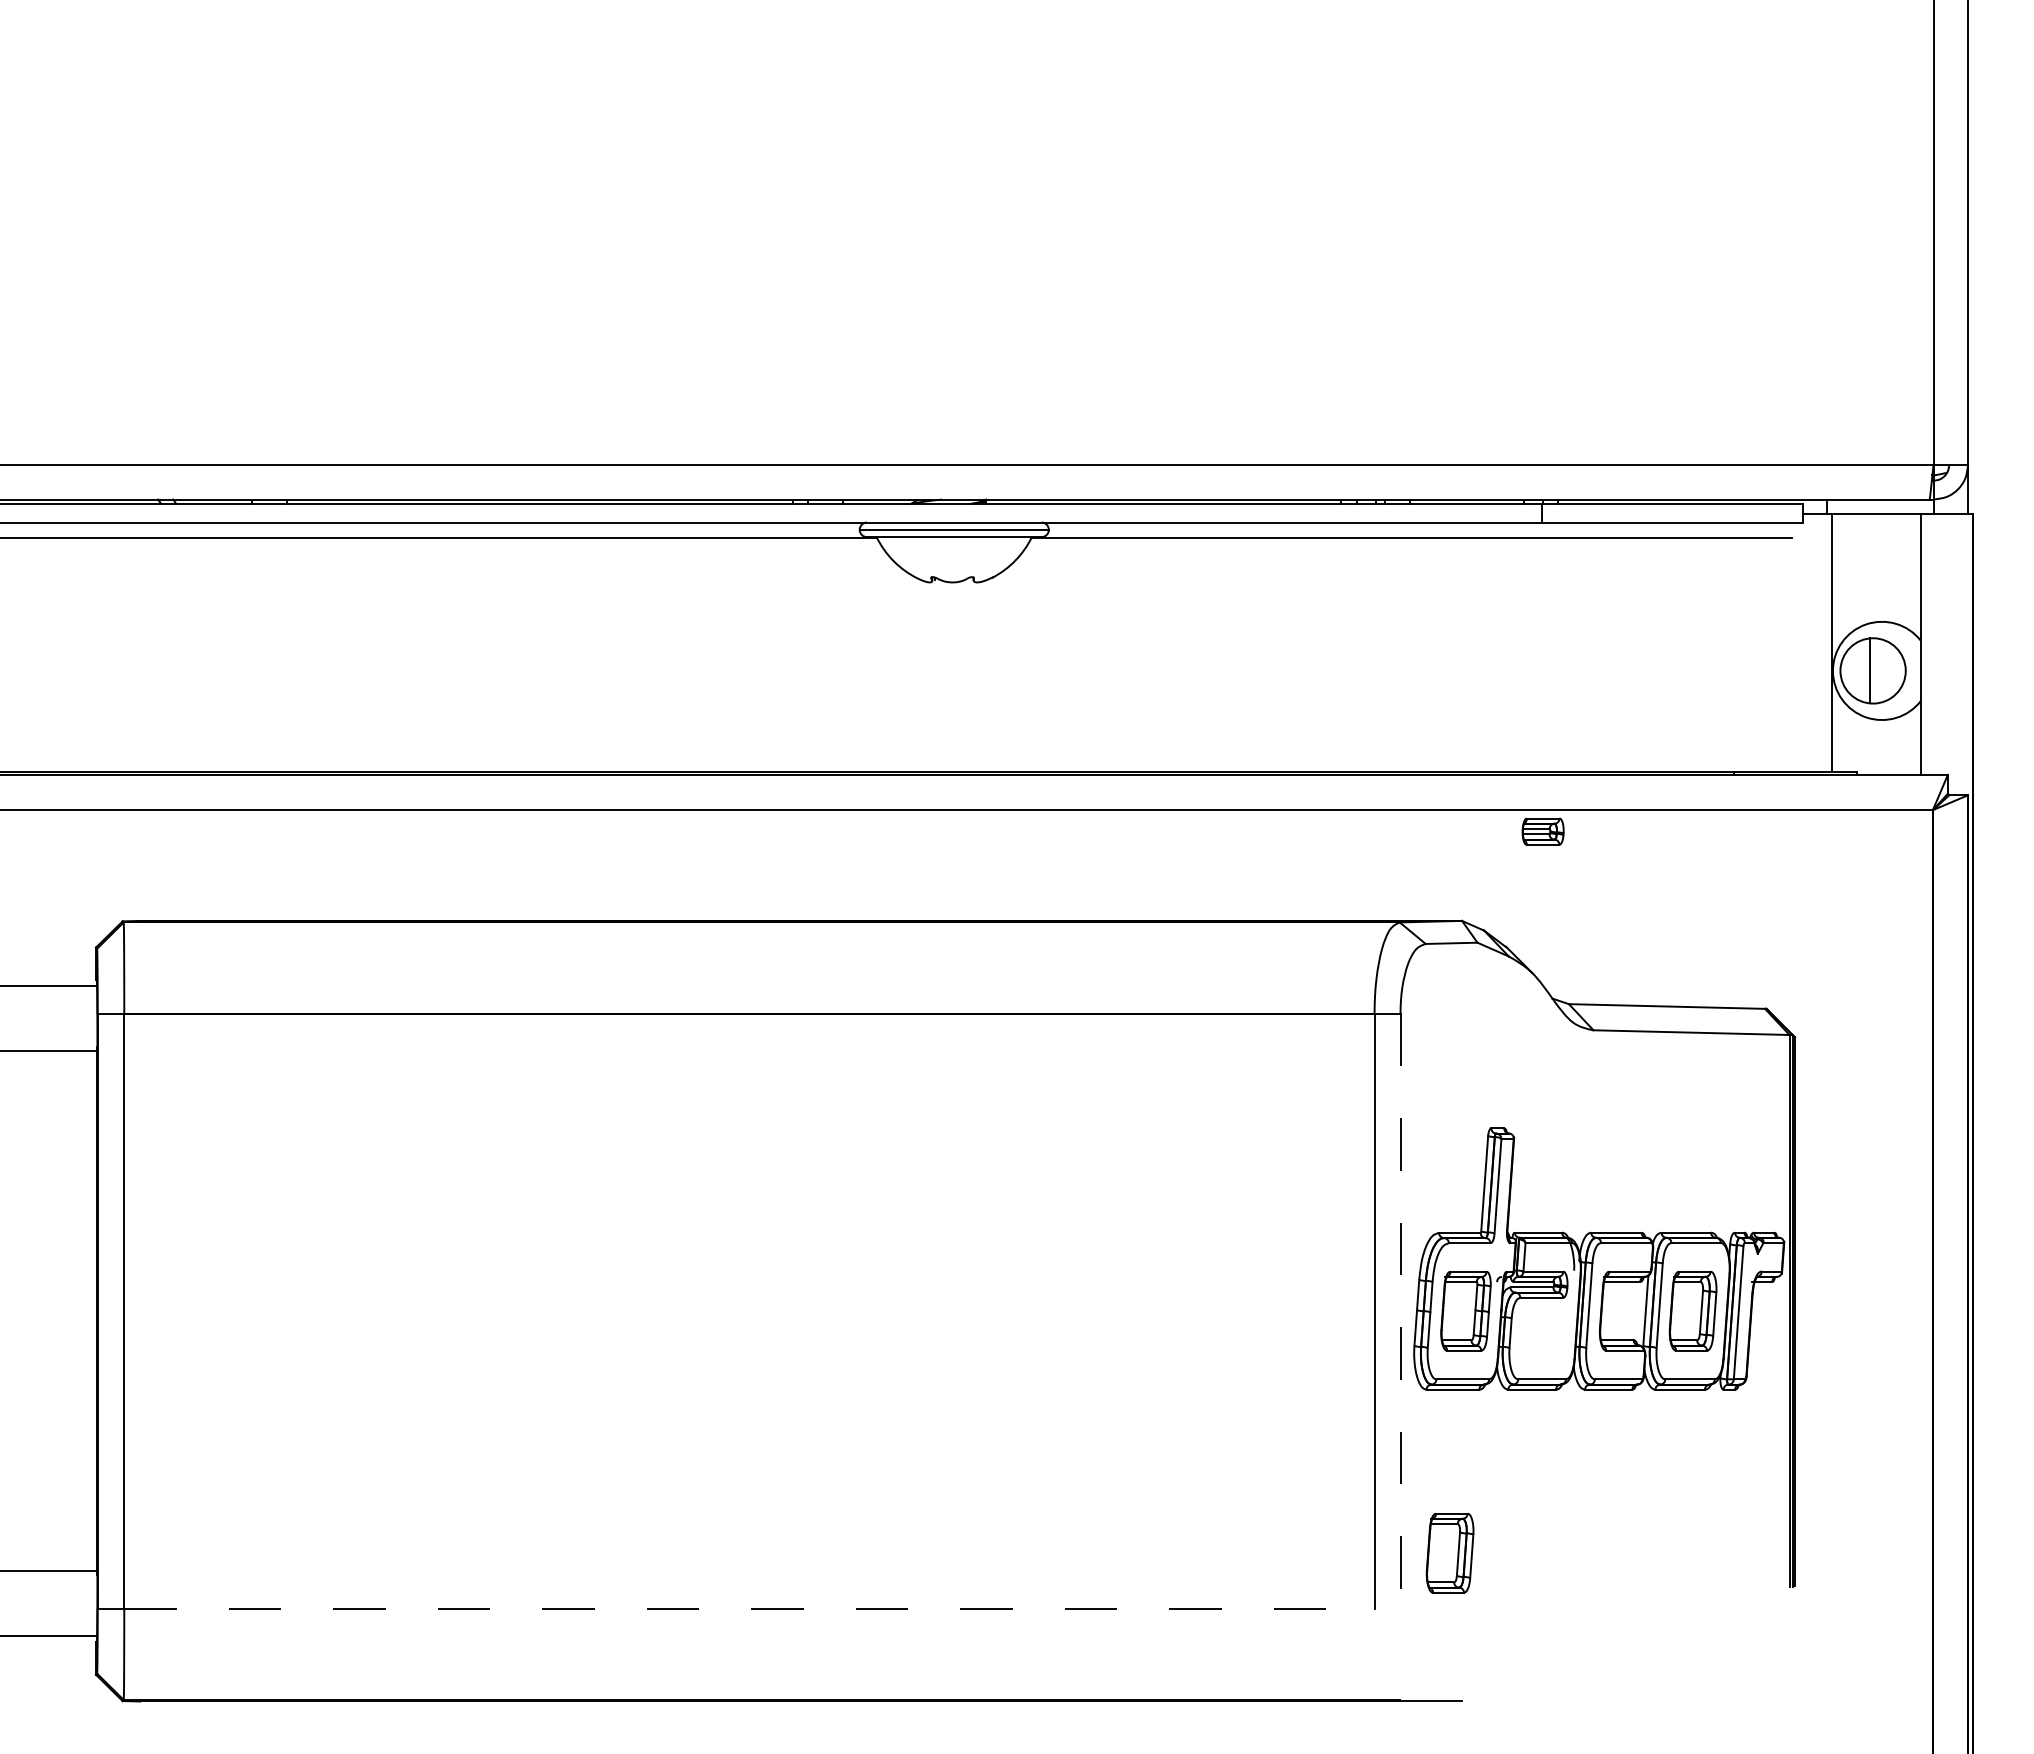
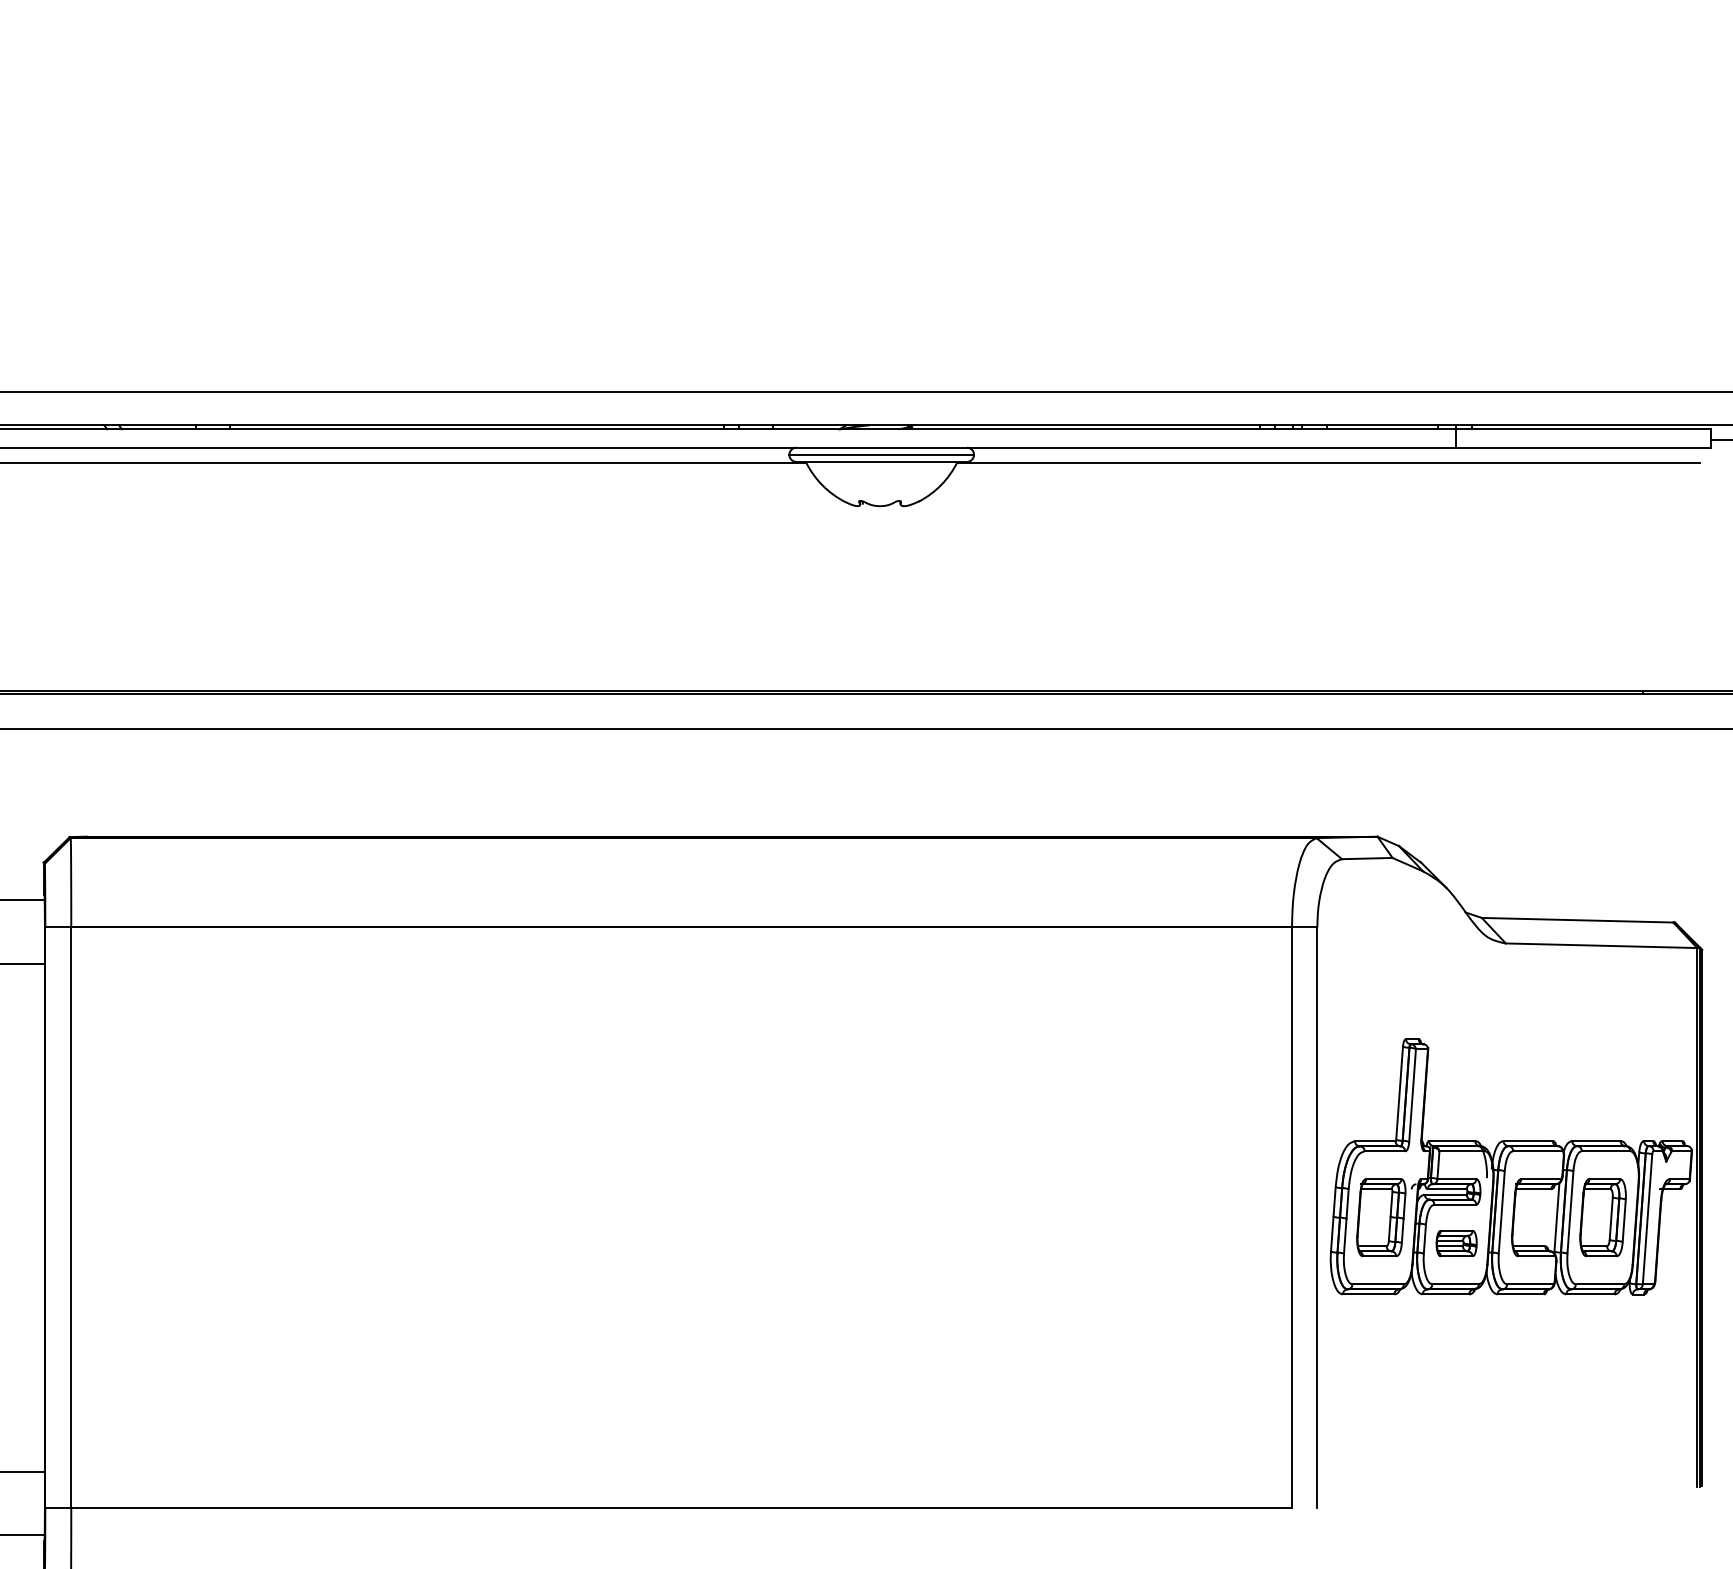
part: (1542, 831) -> (1456, 1243), moved
line: (1400, 1311) -> (1317, 1218), dashed -> solid
part: (1449, 1552) -> (1365, 1453), removed
line: (749, 1608) -> (681, 1508), dashed -> solid

